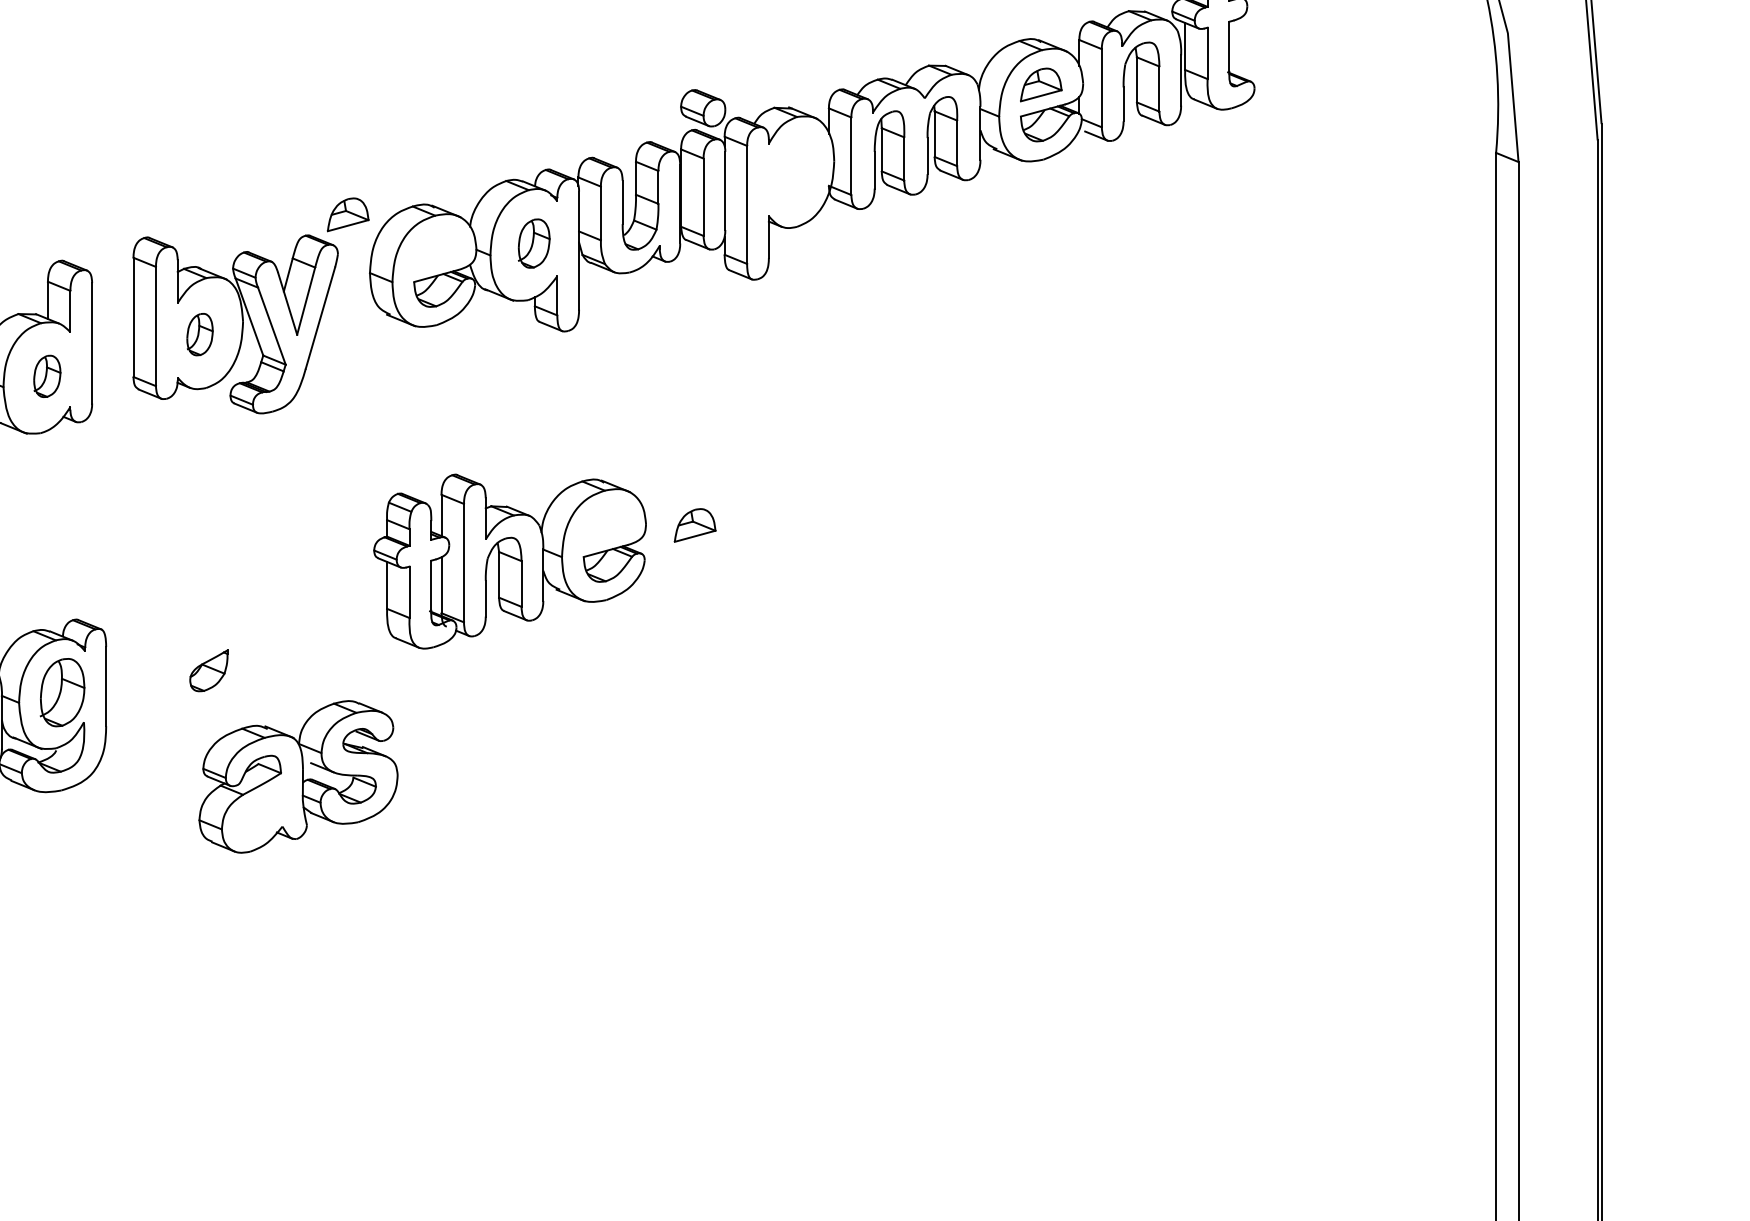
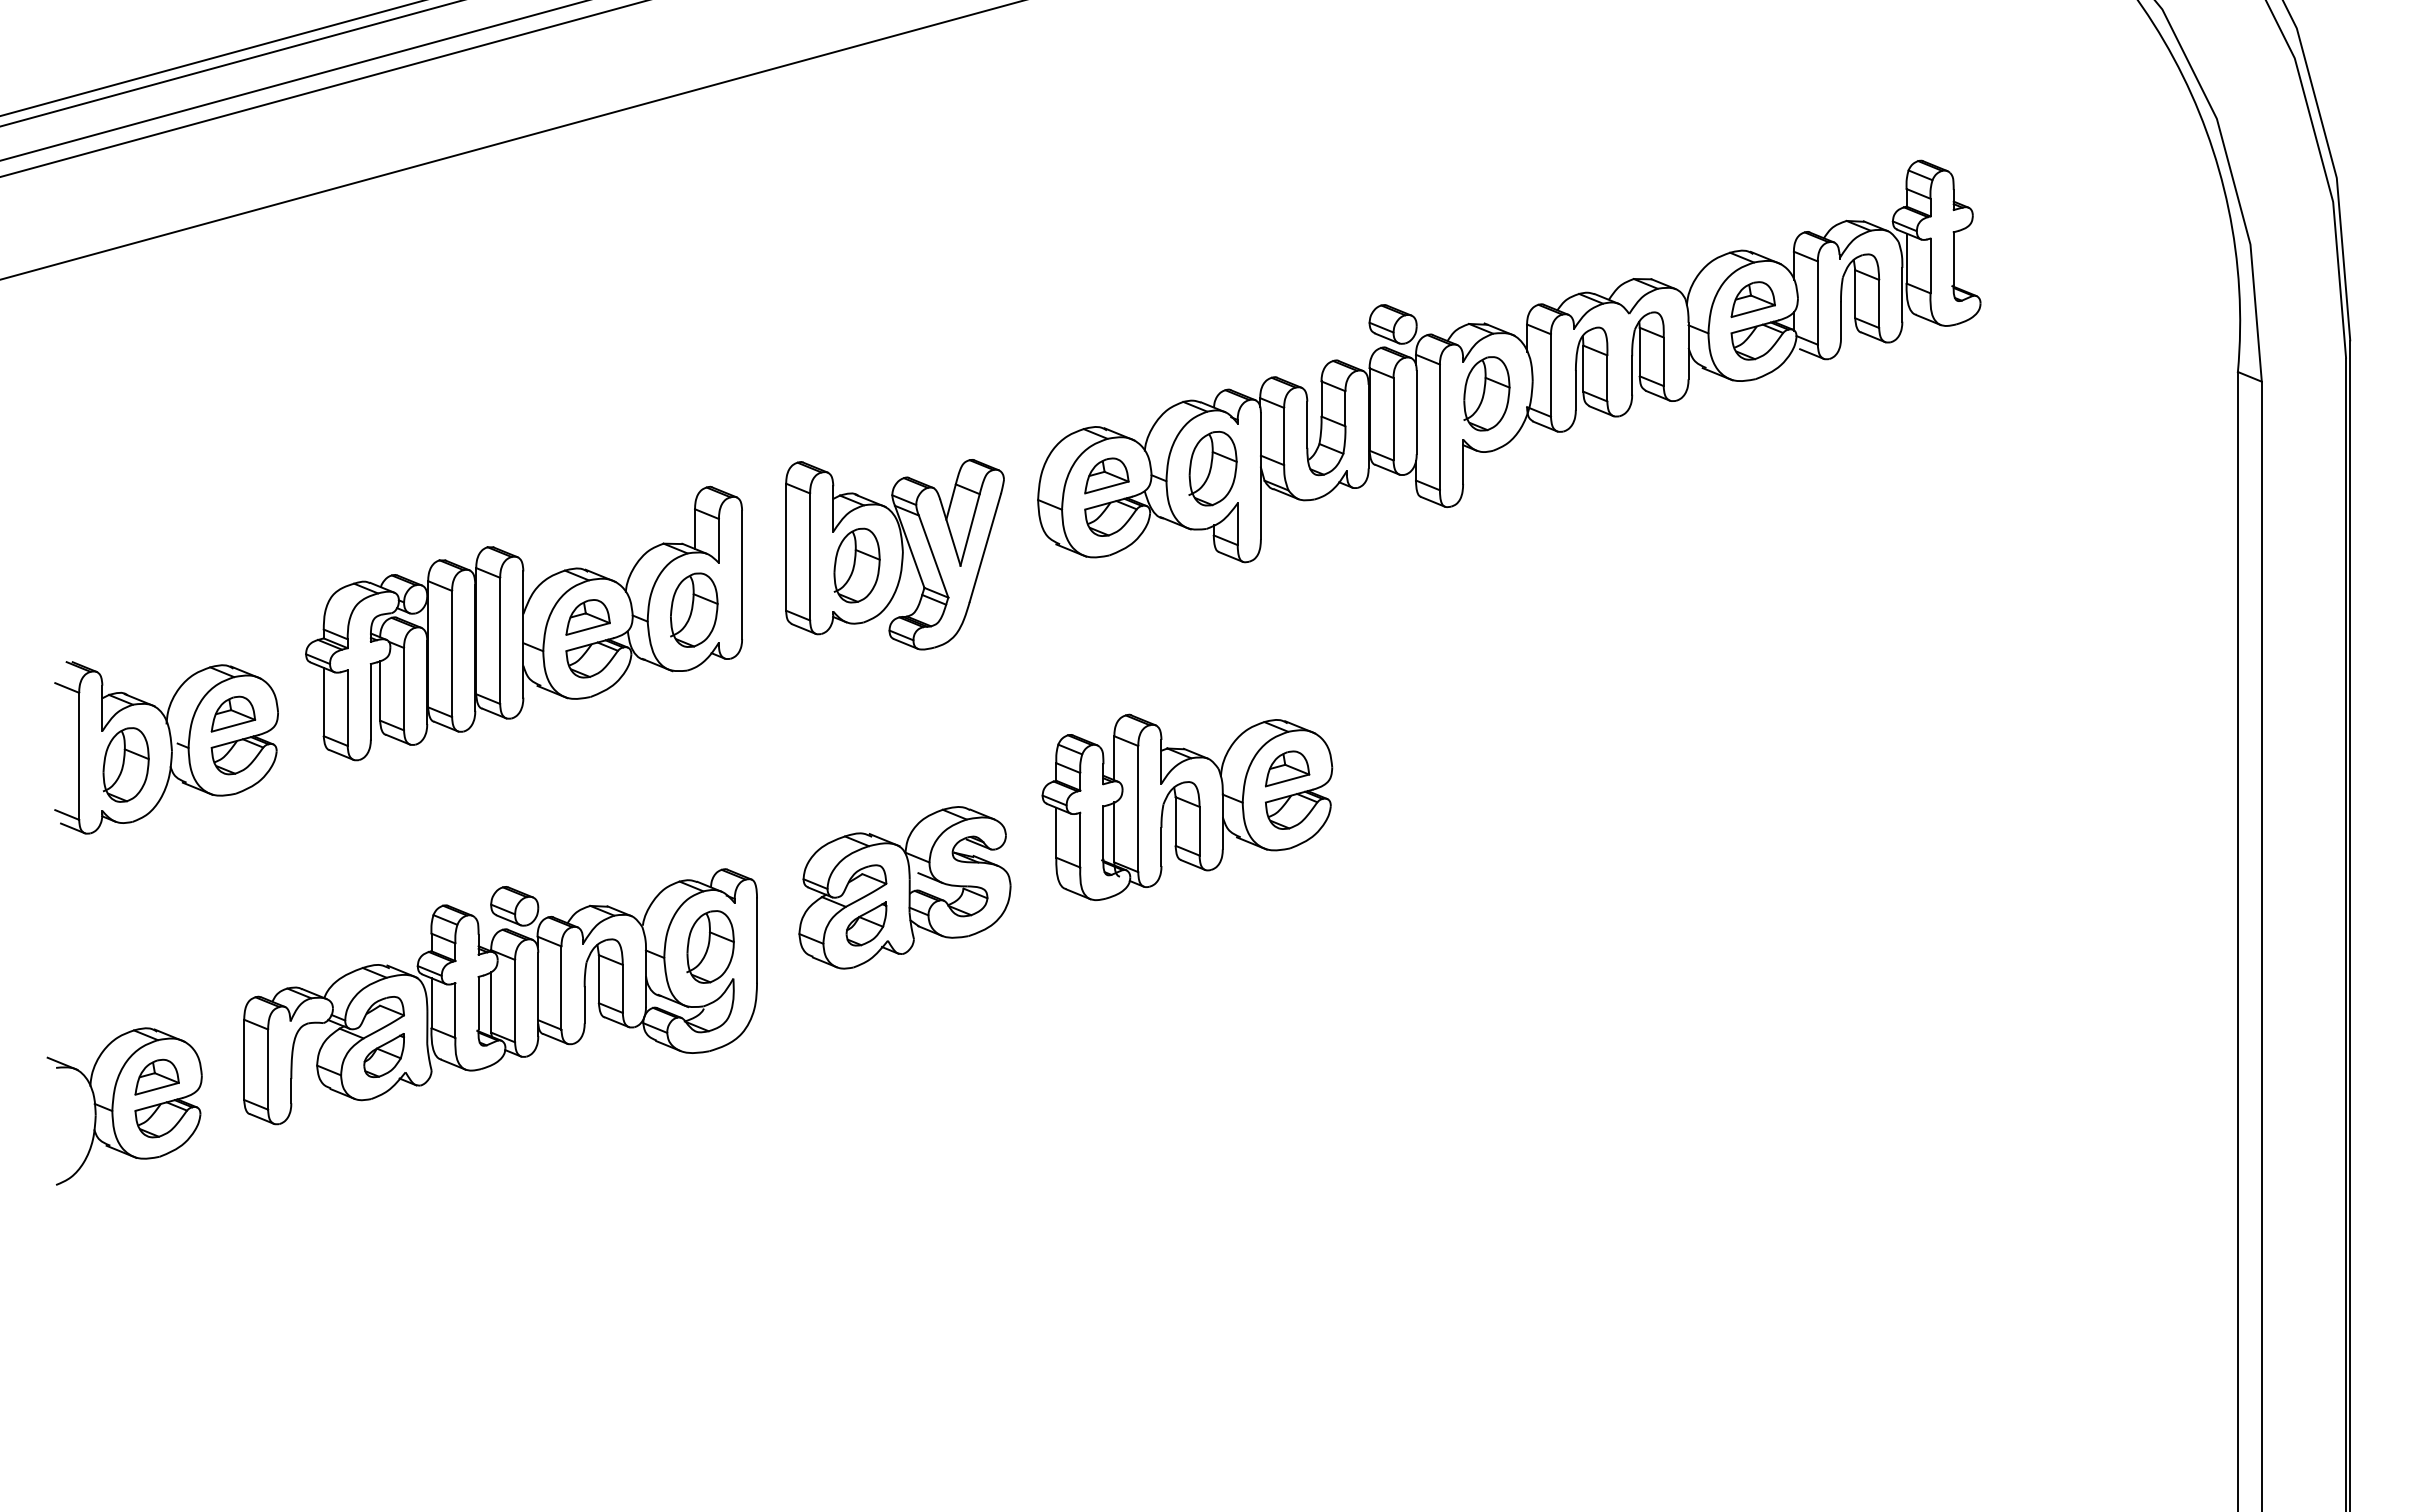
part: (790, 173) -> (1486, 393), added
part: (347, 214) -> (1106, 475), moved
part: (533, 243) -> (1212, 468), size x1.43
part: (199, 334) -> (856, 565), size x1.67
part: (47, 375) -> (694, 609), size x1.67
part: (695, 525) -> (1287, 768), moved
part: (298, 776) -> (904, 887), moved

